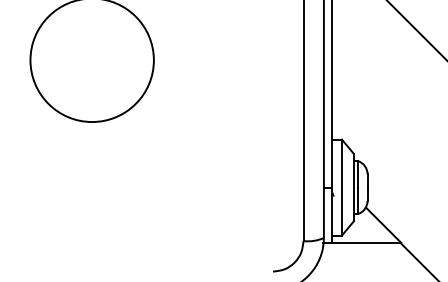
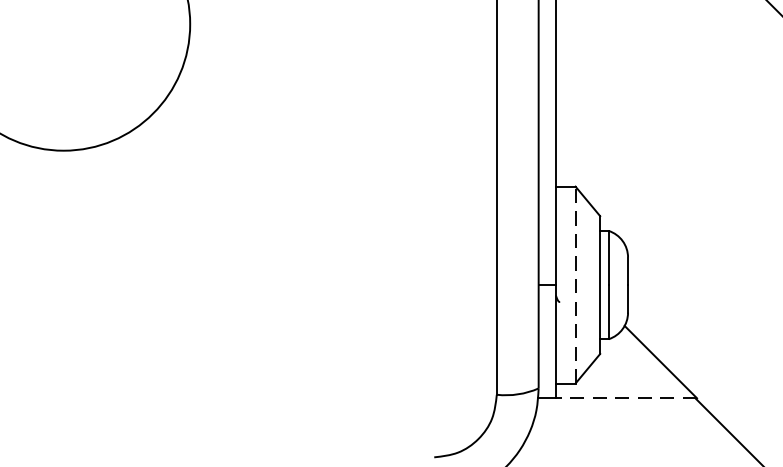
line: (341, 187) -> (574, 284), solid -> dashed
line: (366, 242) -> (625, 397), solid -> dashed

